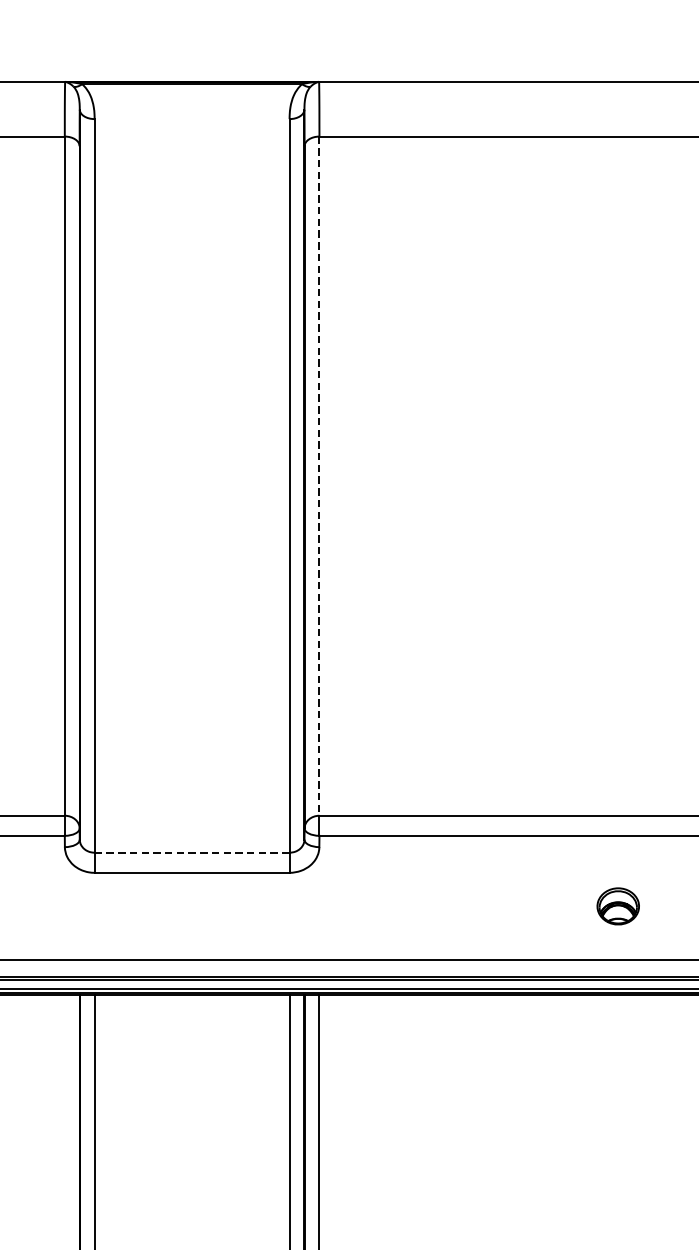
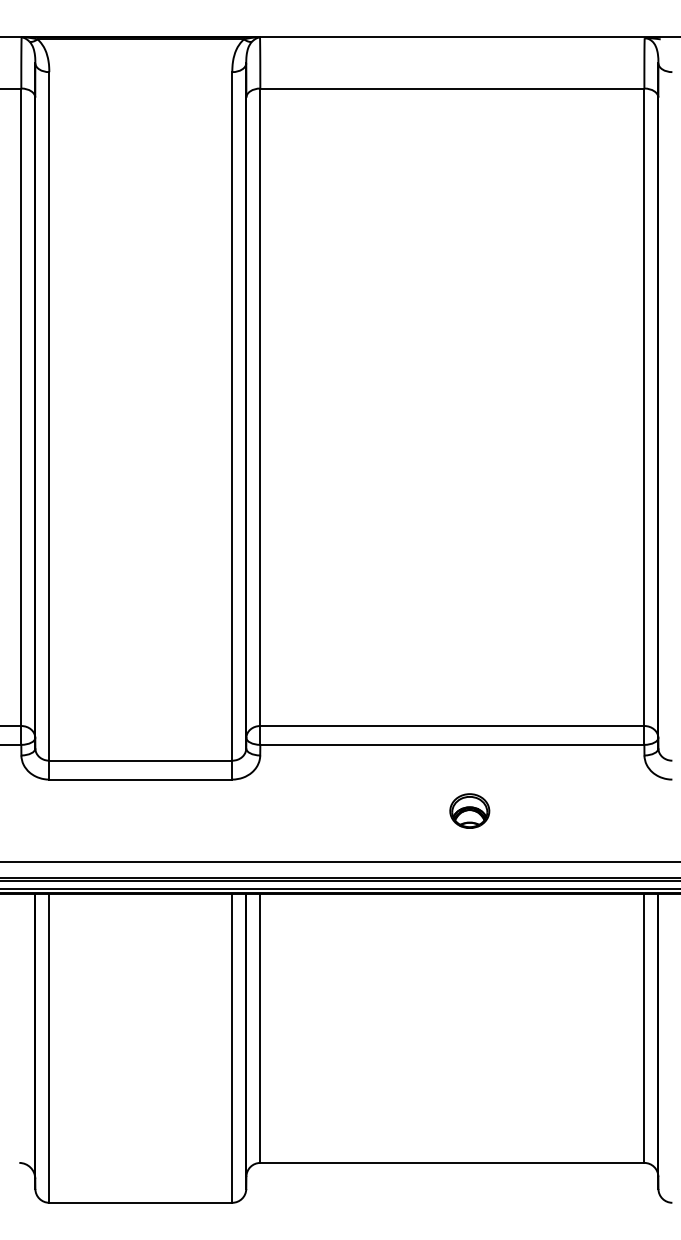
line: (319, 476) -> (260, 407), dashed -> solid
line: (191, 852) -> (140, 760), dashed -> solid
part: (617, 905) -> (469, 810), moved

